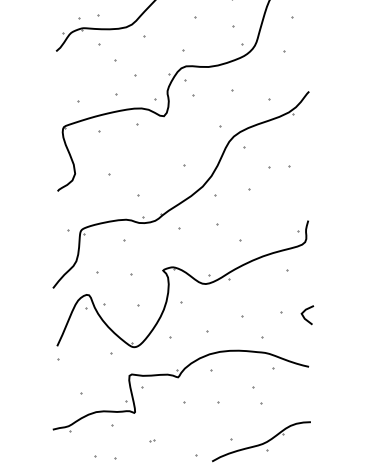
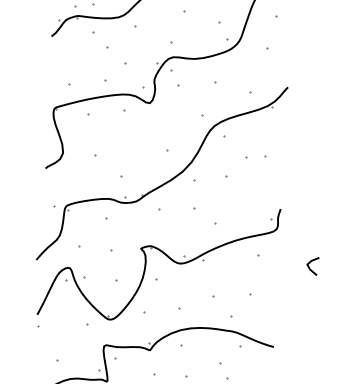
line: (305, 317) -> (310, 268), moved

